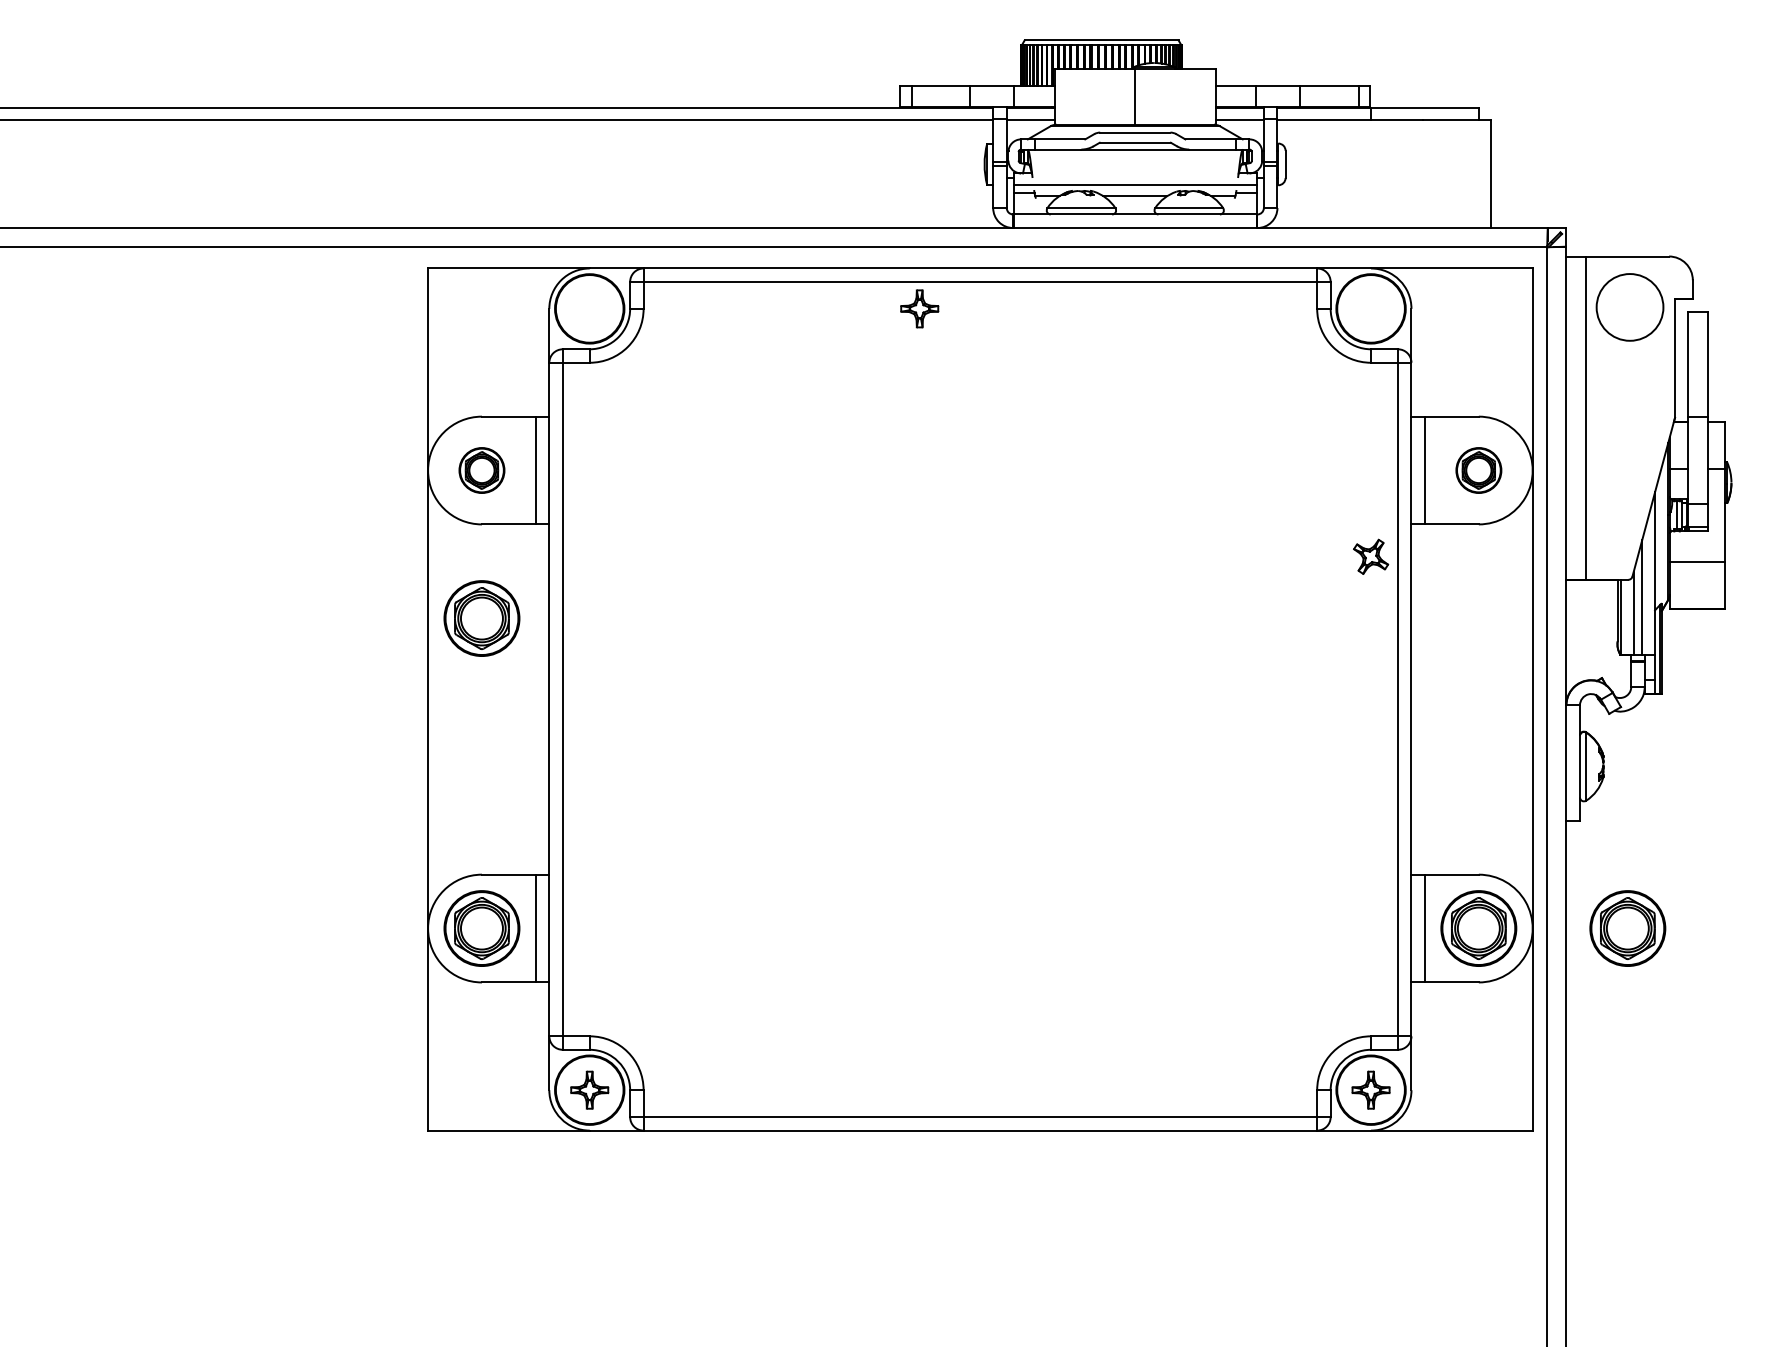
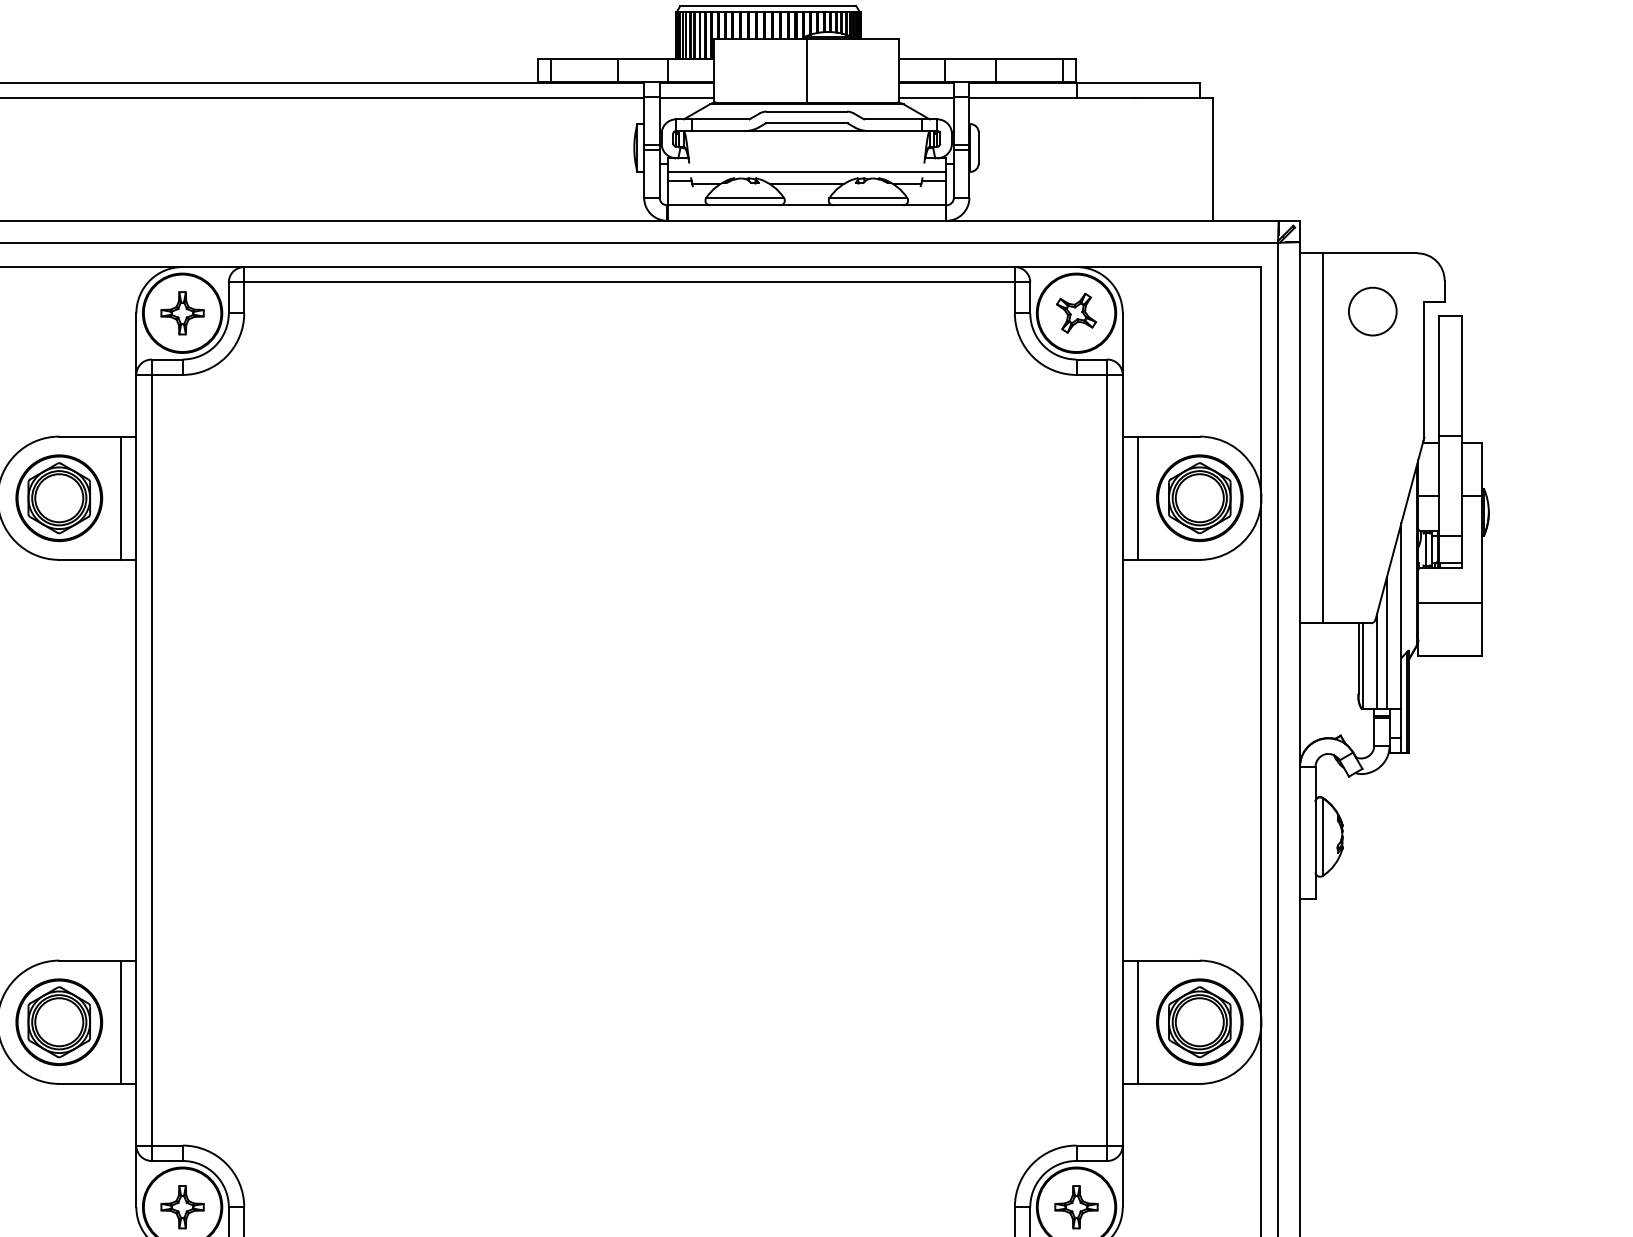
circle: (1629, 307) -> (1372, 311), size x0.62
part: (919, 308) -> (182, 312), moved
part: (481, 470) -> (58, 498), size x1.67
part: (1478, 470) -> (1199, 498), size x1.67
part: (1371, 556) -> (1077, 312), moved
part: (481, 618) -> (58, 667), removed
part: (1627, 928) -> (1369, 1022), removed

